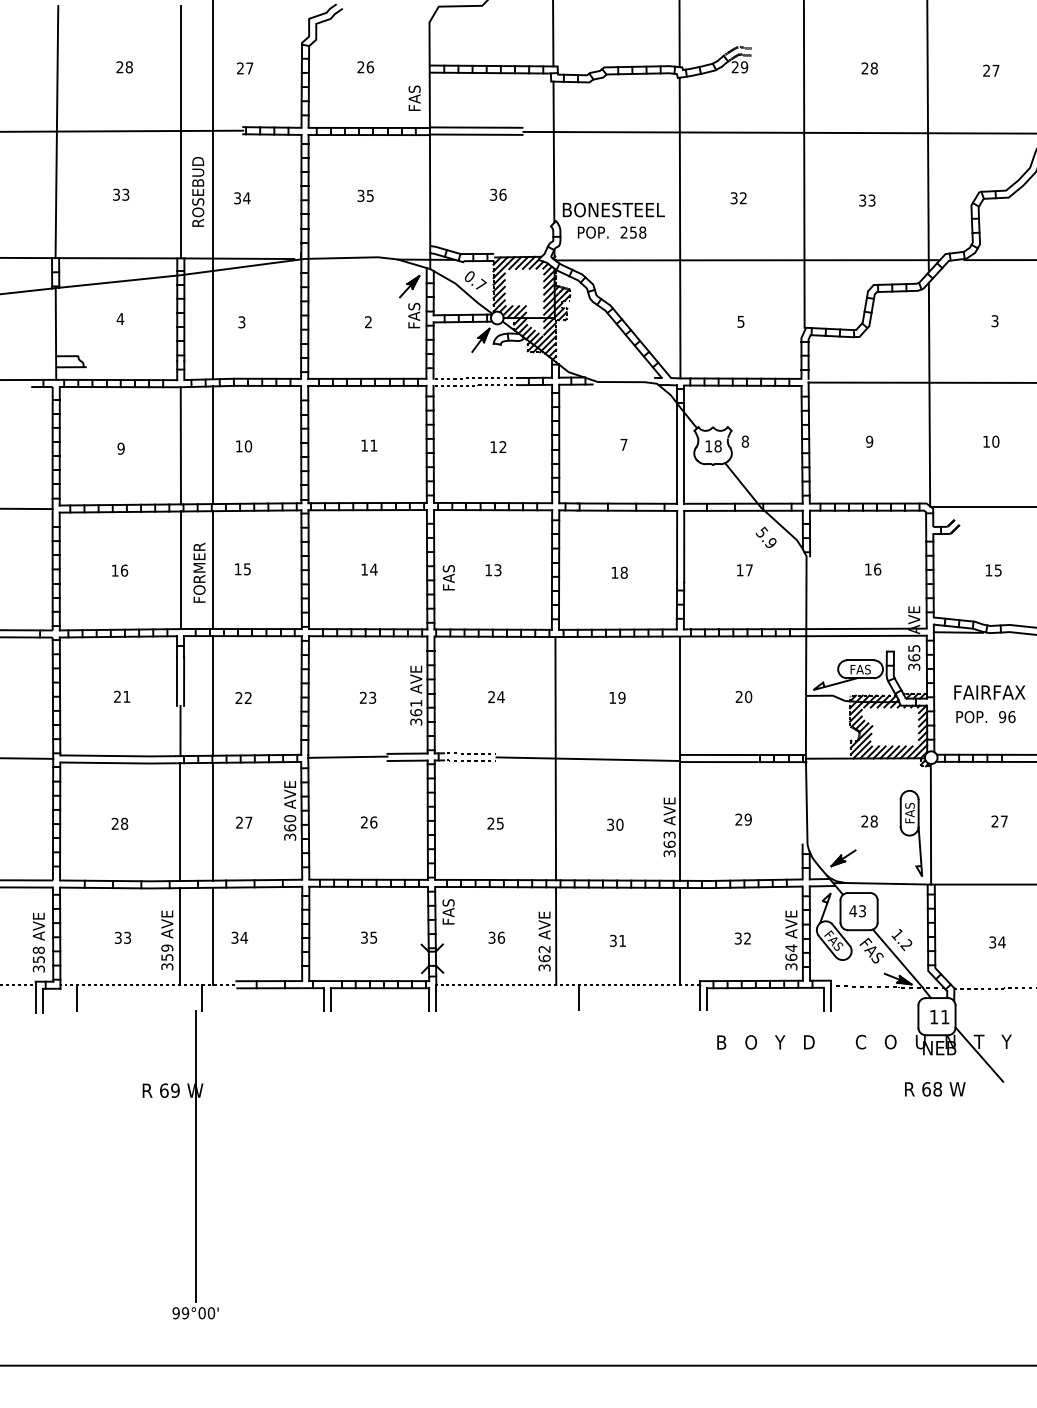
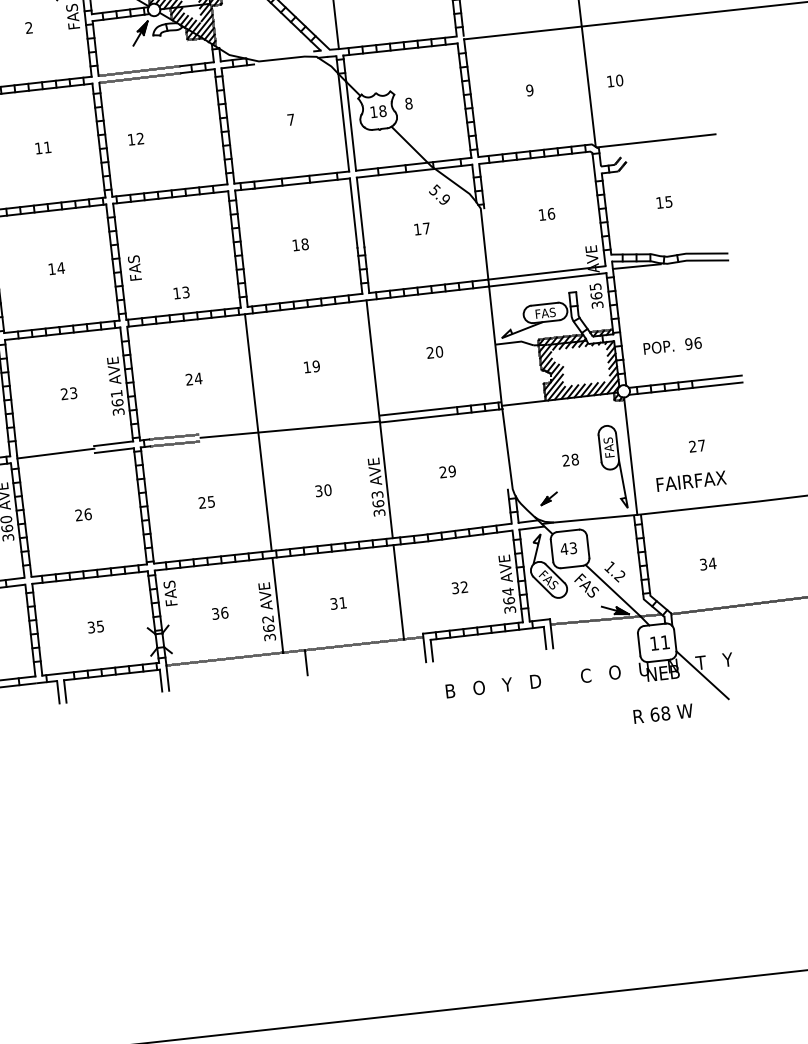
text: (991, 441) -> (615, 80), moved
text: (498, 446) -> (136, 138), moved
text: (493, 570) -> (181, 293), moved
text: (989, 692) -> (691, 481), moved
part: (843, 858) -> (549, 498), size x0.7

